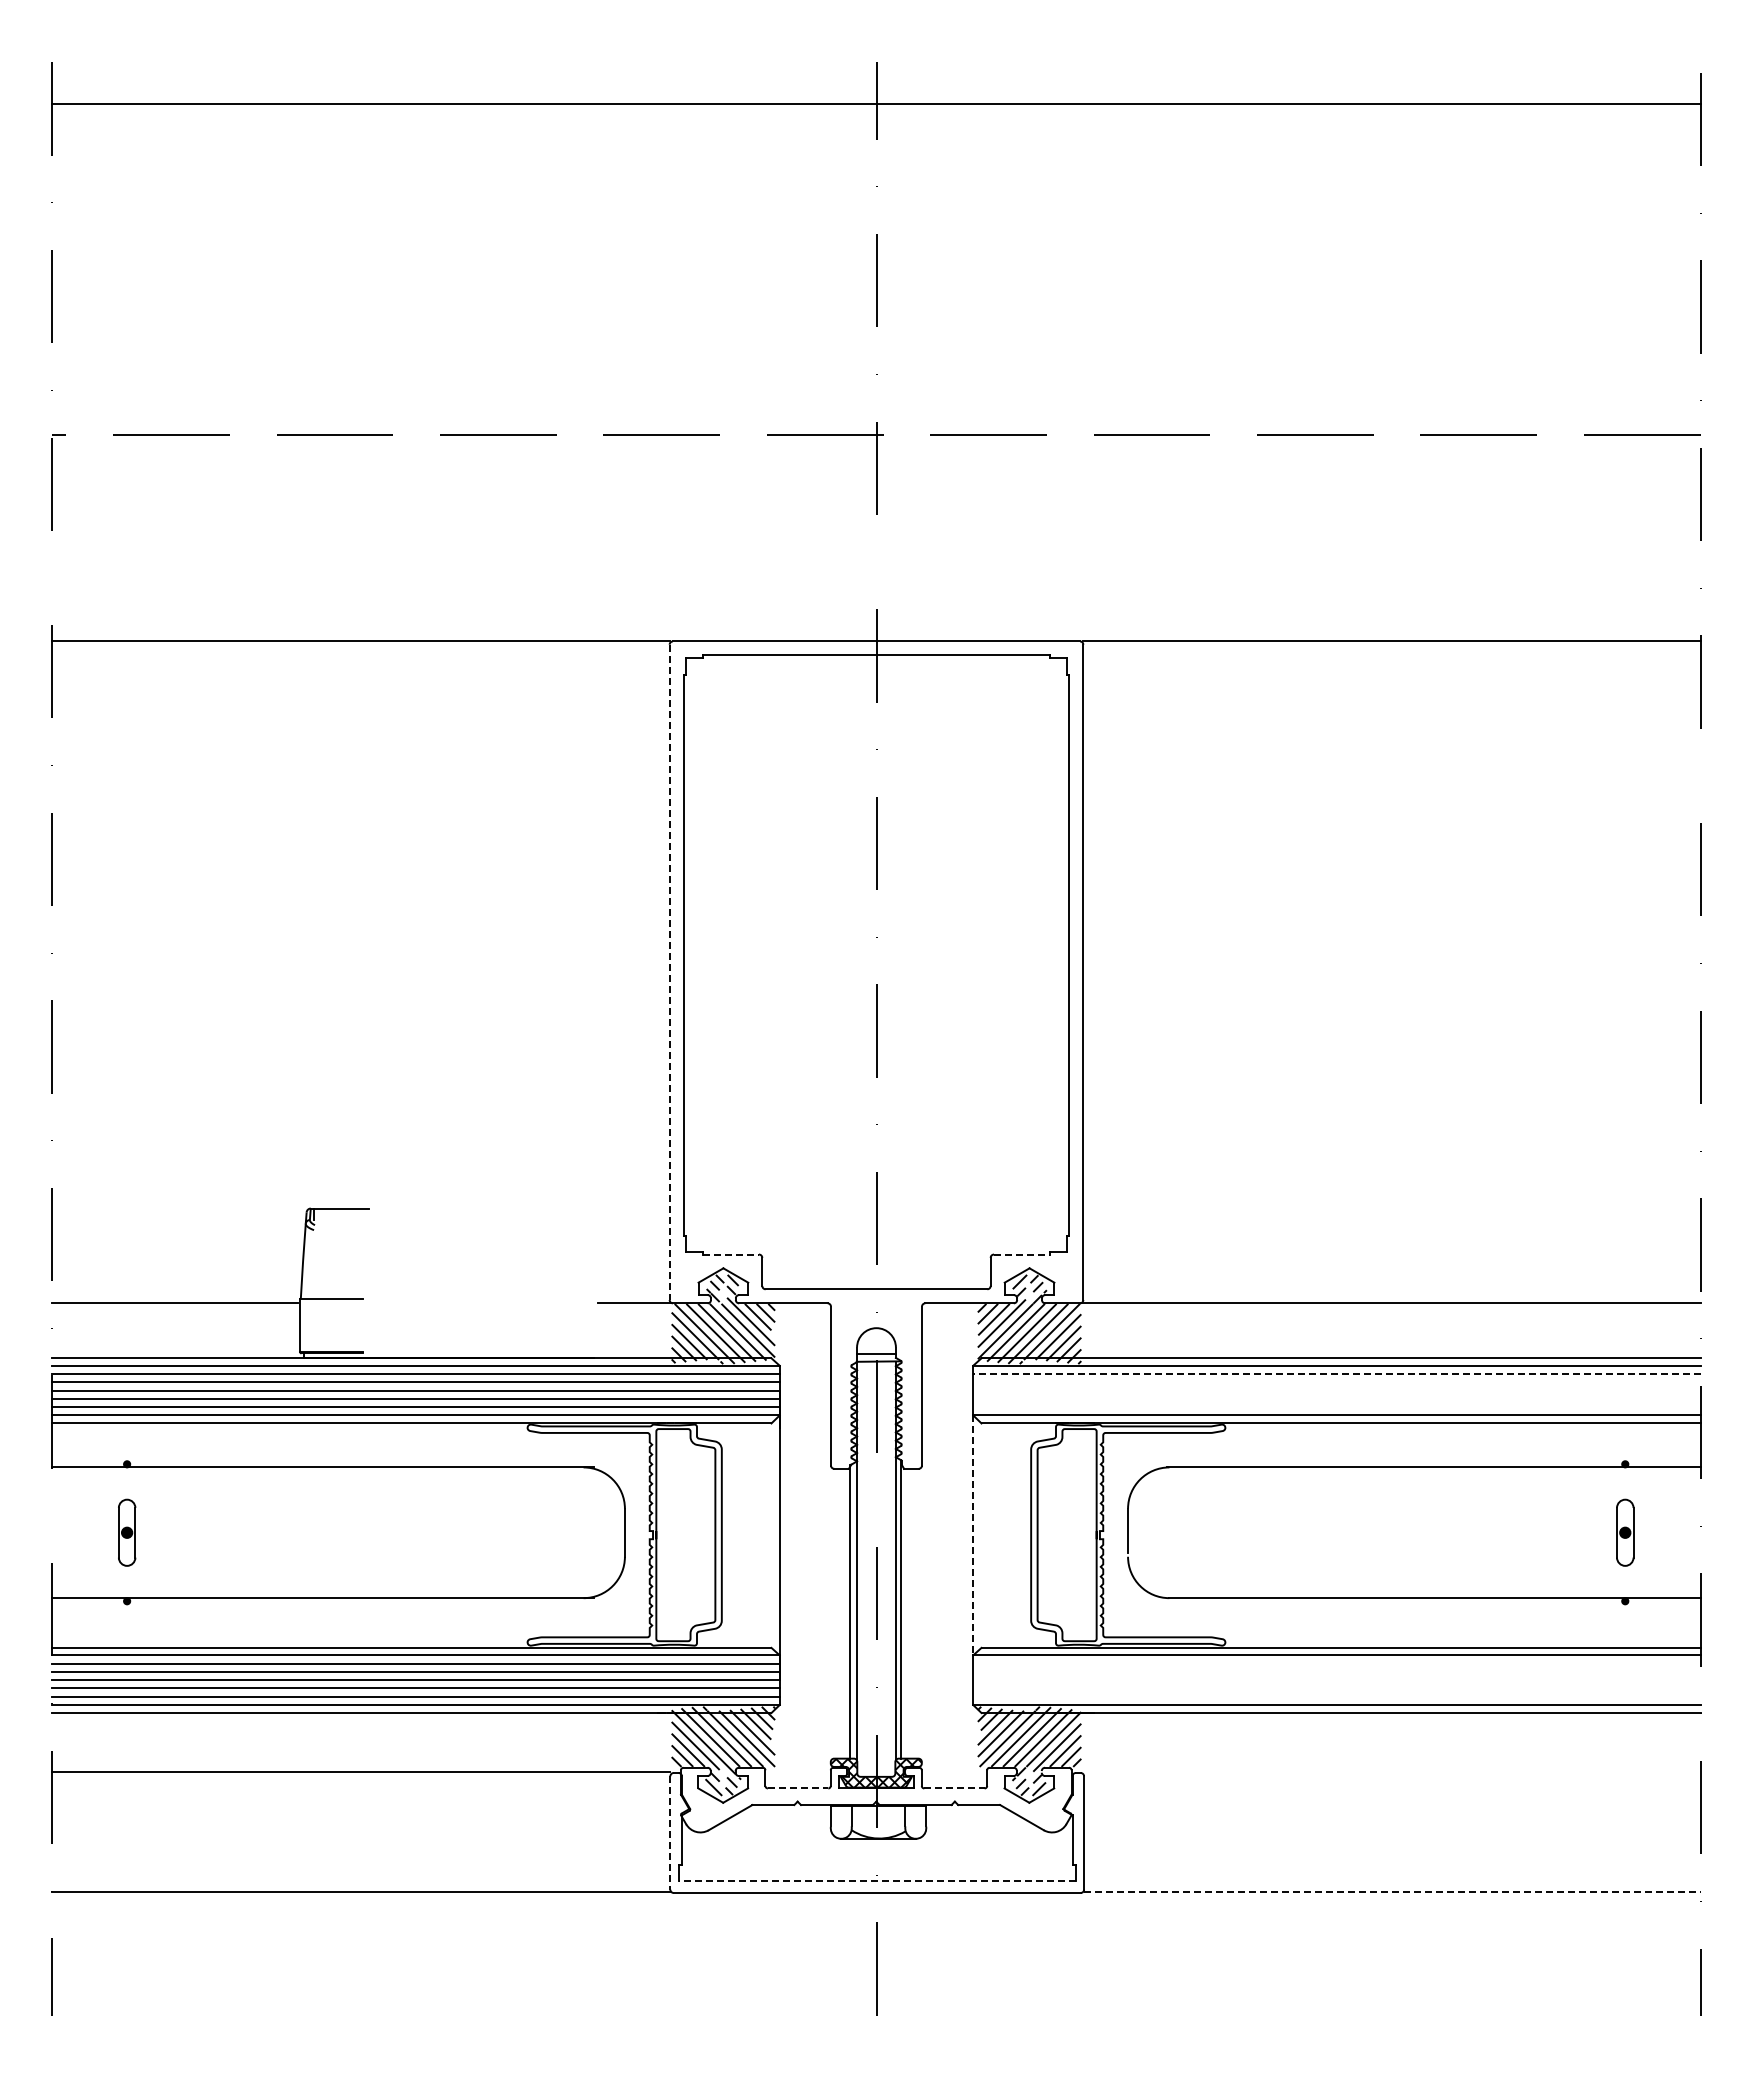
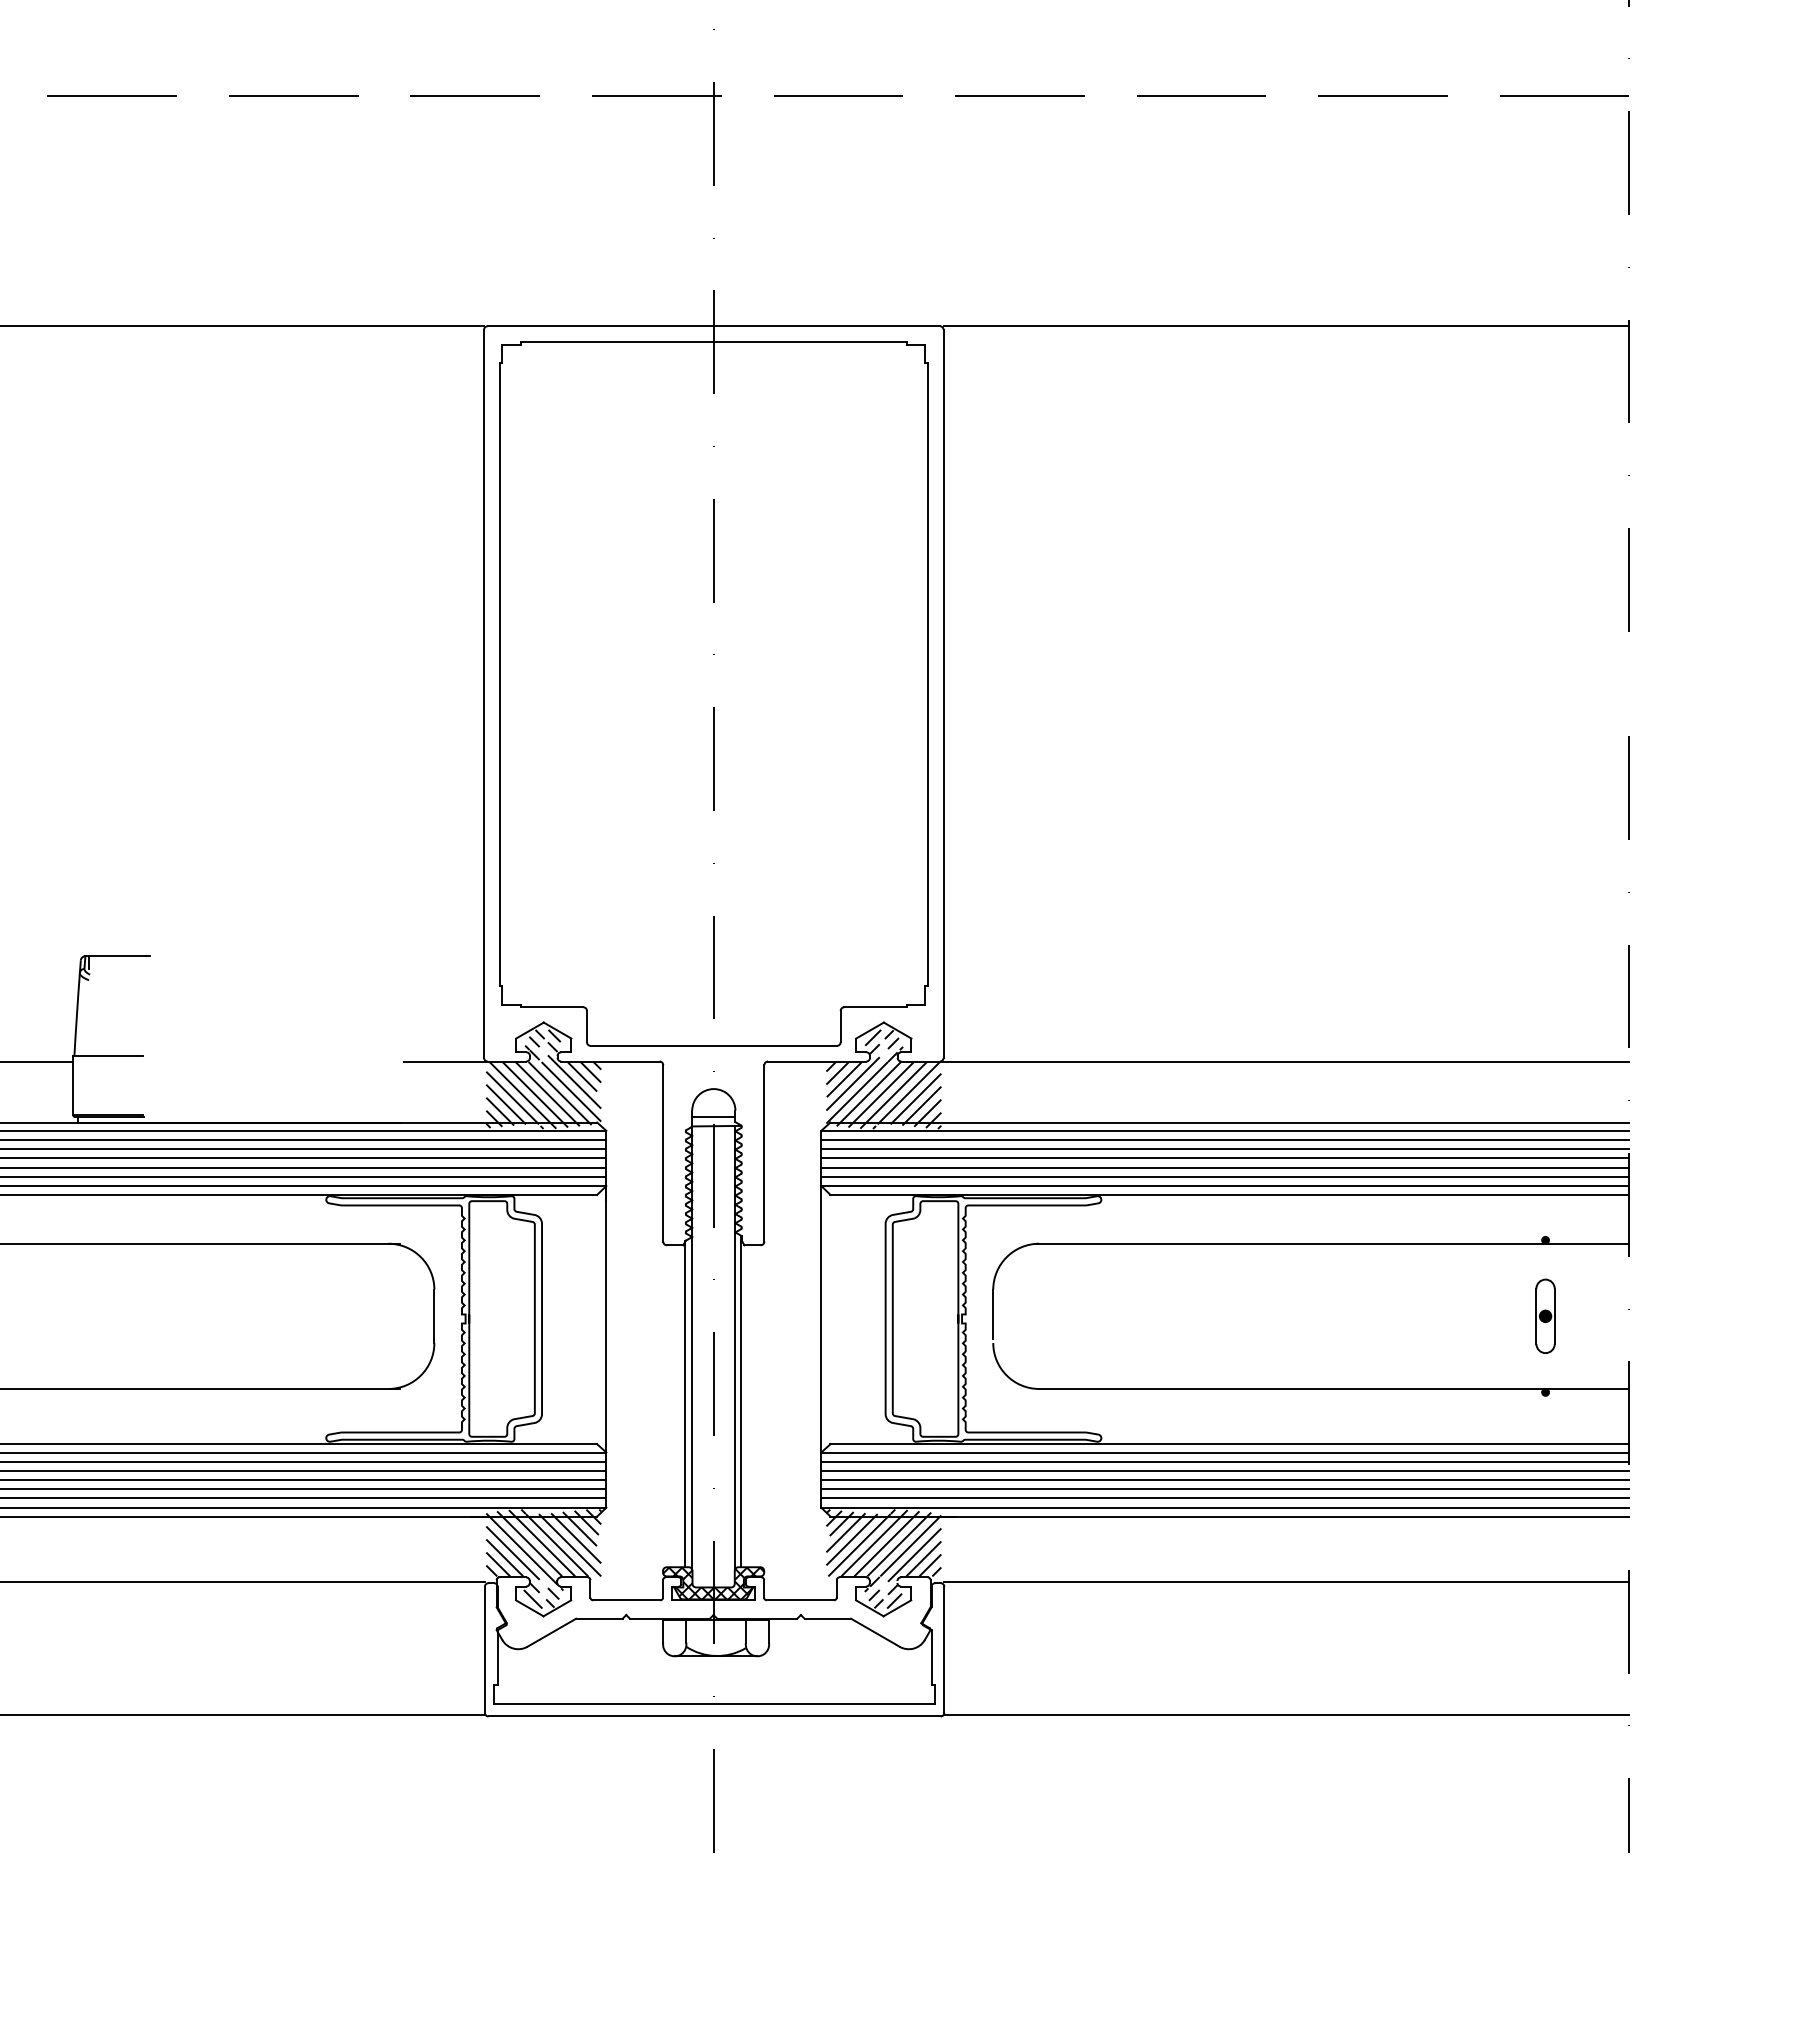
line: (669, 972) -> (483, 693), dashed -> solid
line: (731, 1254) -> (552, 1007), dashed -> solid
line: (1022, 1254) -> (876, 1007), dashed -> solid
line: (1336, 1374) -> (1224, 1140), dashed -> solid
line: (1336, 1382) -> (1224, 1149), added
line: (1336, 1390) -> (1224, 1158), added
line: (1336, 1398) -> (1224, 1167), added
line: (1336, 1407) -> (1224, 1177), added
line: (973, 1535) -> (821, 1319), dashed -> solid
line: (1336, 1663) -> (1224, 1461), added
line: (1336, 1671) -> (1224, 1470), added
line: (1336, 1680) -> (1224, 1480), added
line: (1336, 1688) -> (1224, 1489), added
line: (1336, 1696) -> (1224, 1498), added
line: (1392, 1772) -> (1287, 1582), added
line: (798, 1788) -> (627, 1600), dashed -> solid
line: (954, 1788) -> (800, 1600), dashed -> solid
line: (670, 1832) -> (485, 1649), dashed -> solid
line: (877, 1881) -> (714, 1703), dashed -> solid
line: (1392, 1891) -> (1287, 1714), dashed -> solid

